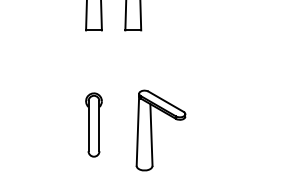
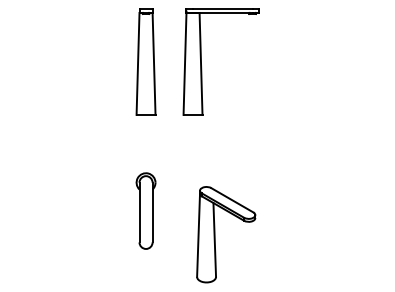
part: (93, 124) -> (145, 210), moved

